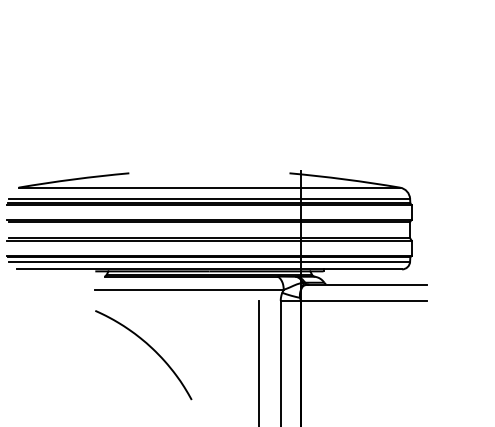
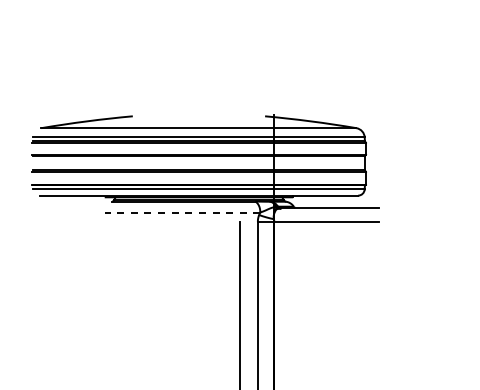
line: (189, 289) -> (182, 212), solid -> dashed
curve: (149, 347) -> (149, 260), removed

